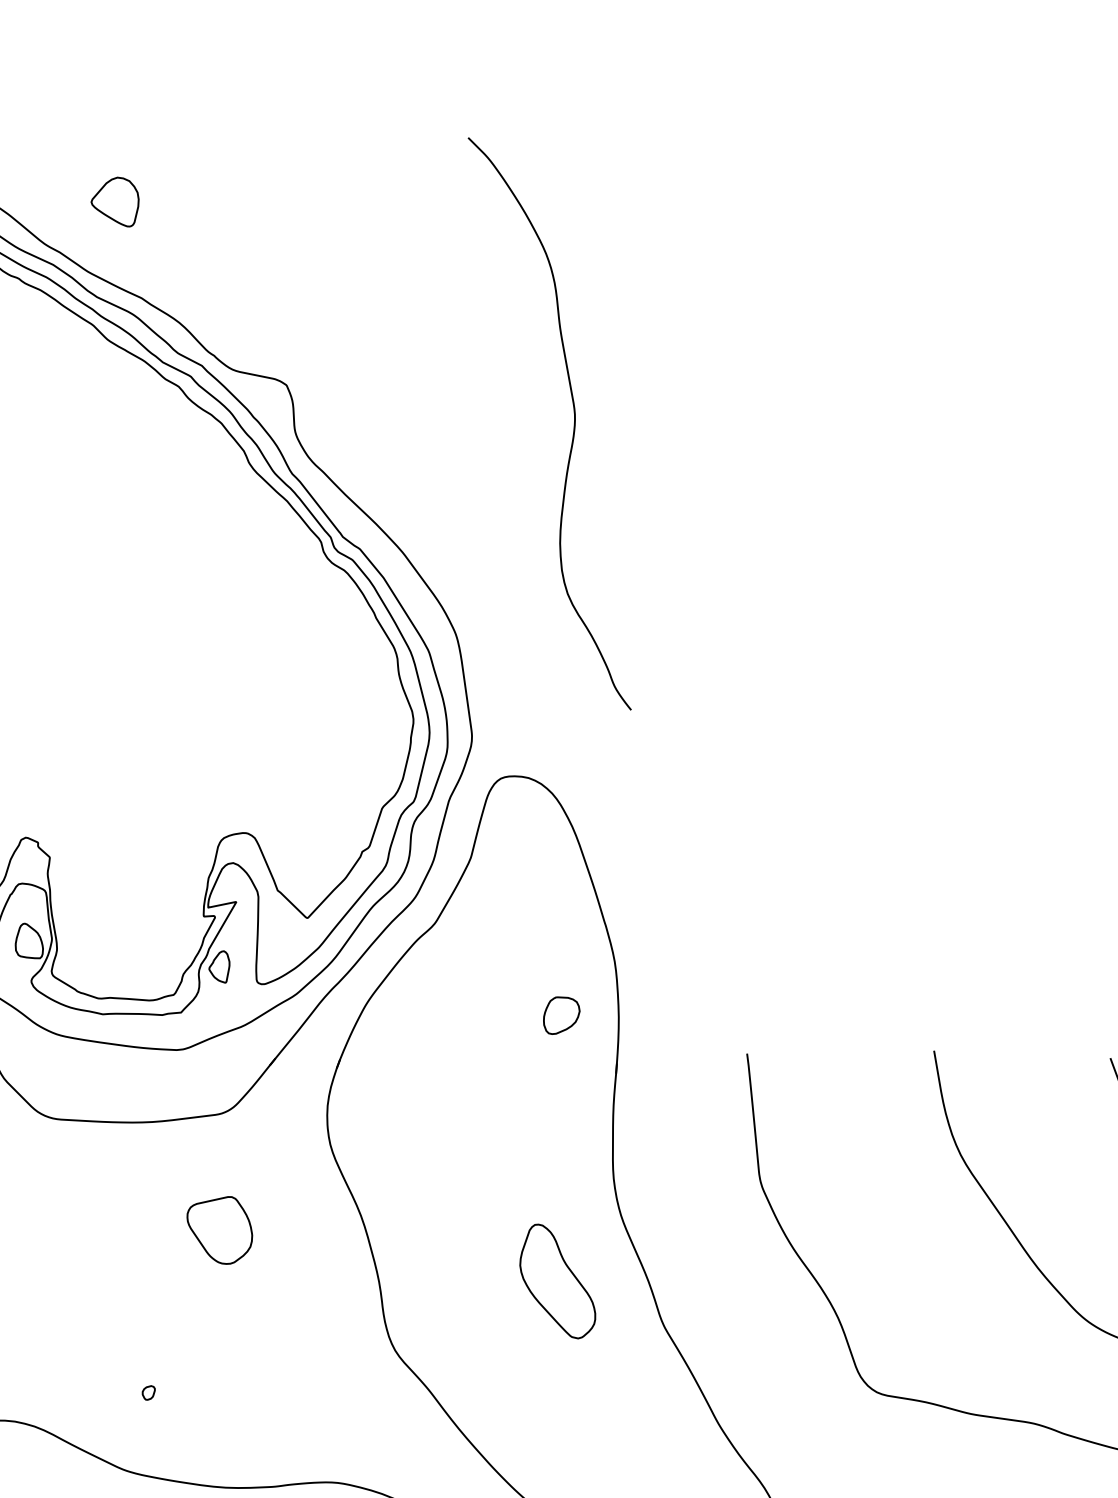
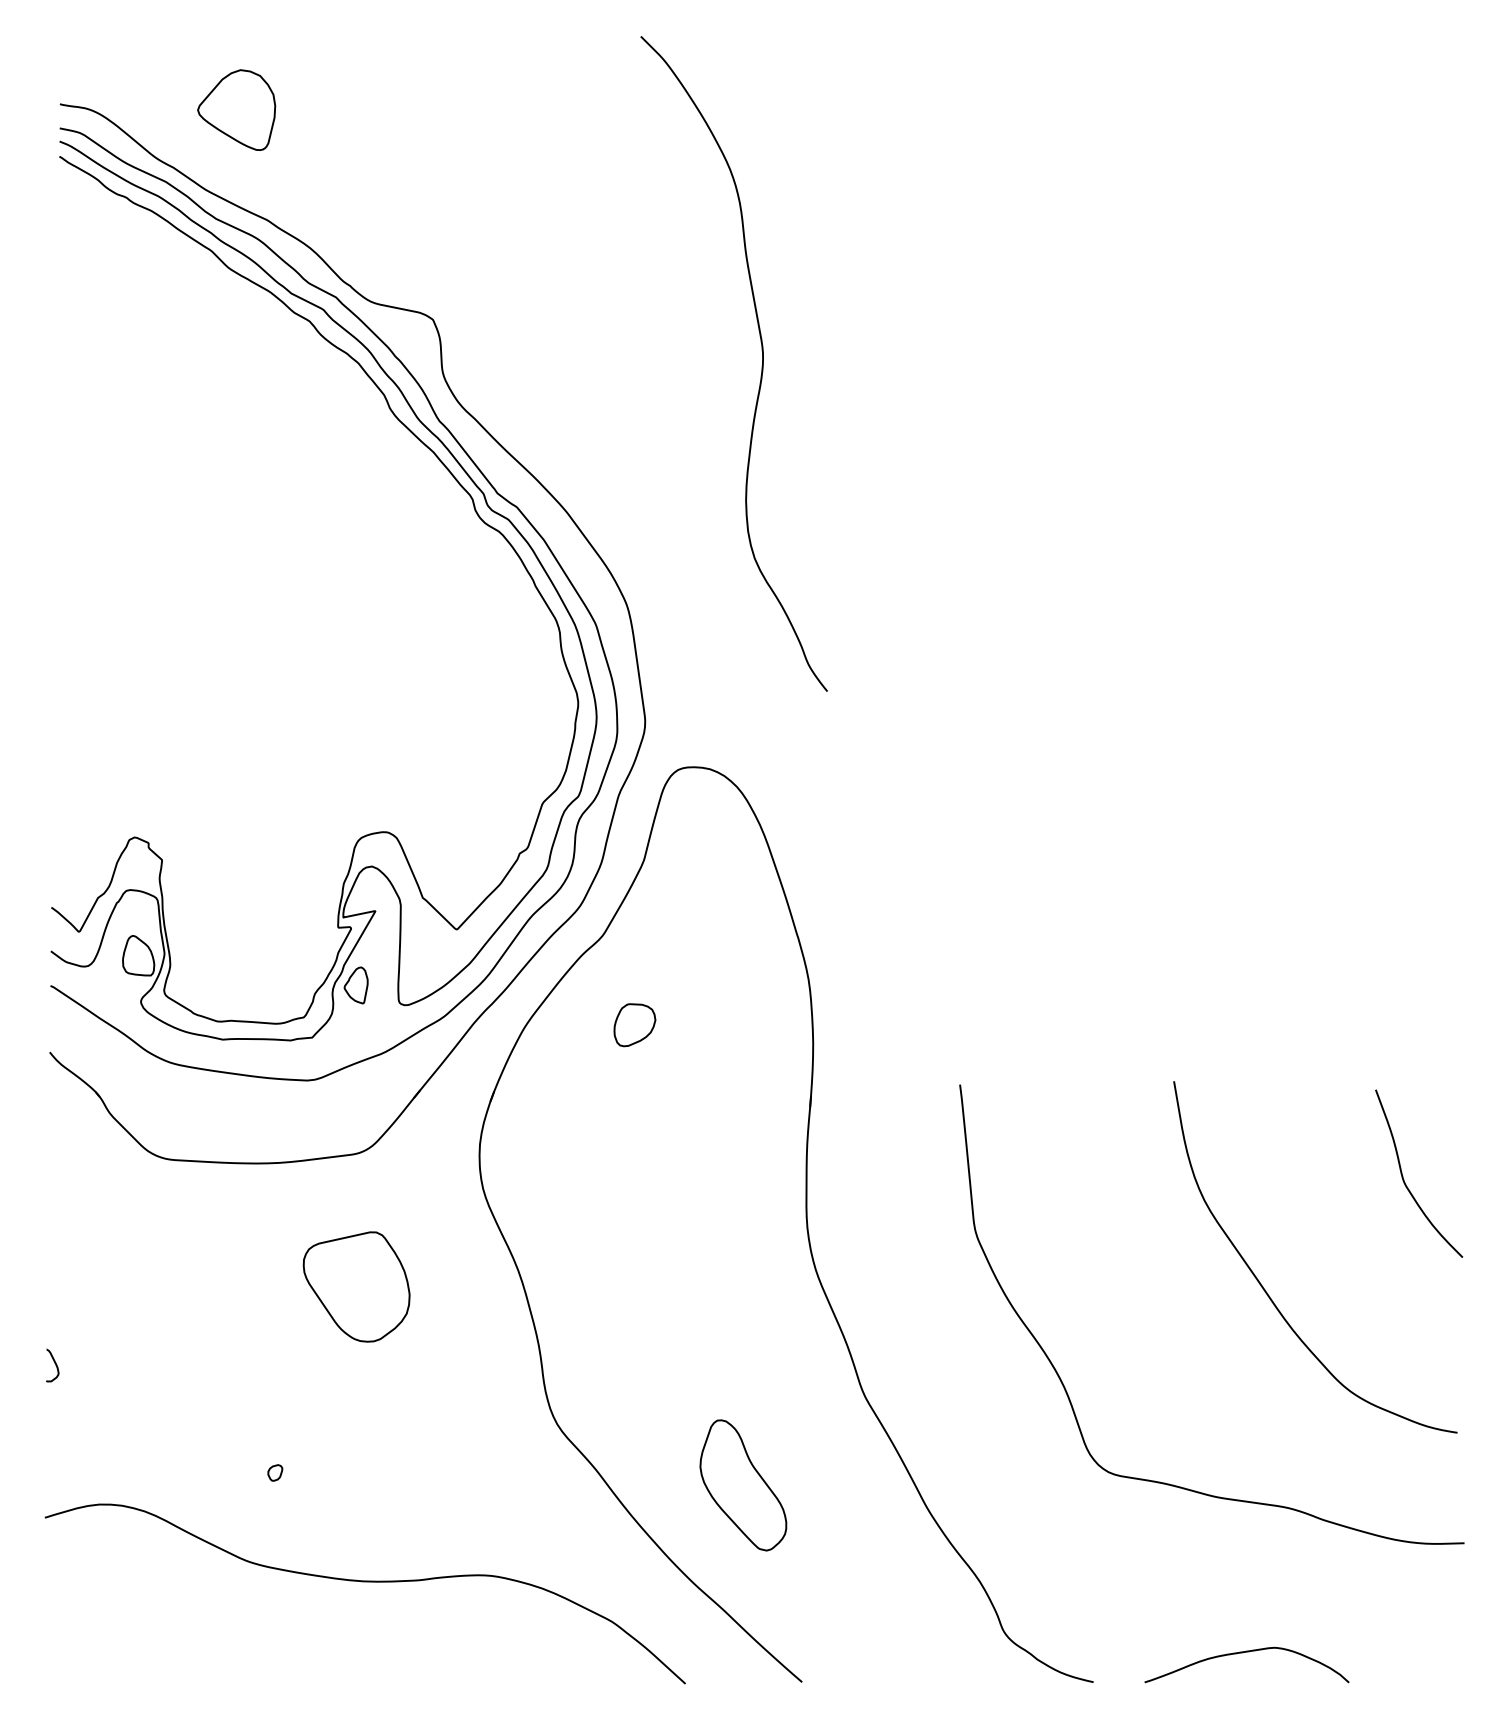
part: (114, 201) -> (236, 109), size x1.43
part: (561, 1015) -> (634, 1025), moved
part: (219, 1230) -> (356, 1286), size x1.43
part: (557, 1281) -> (743, 1485), moved

